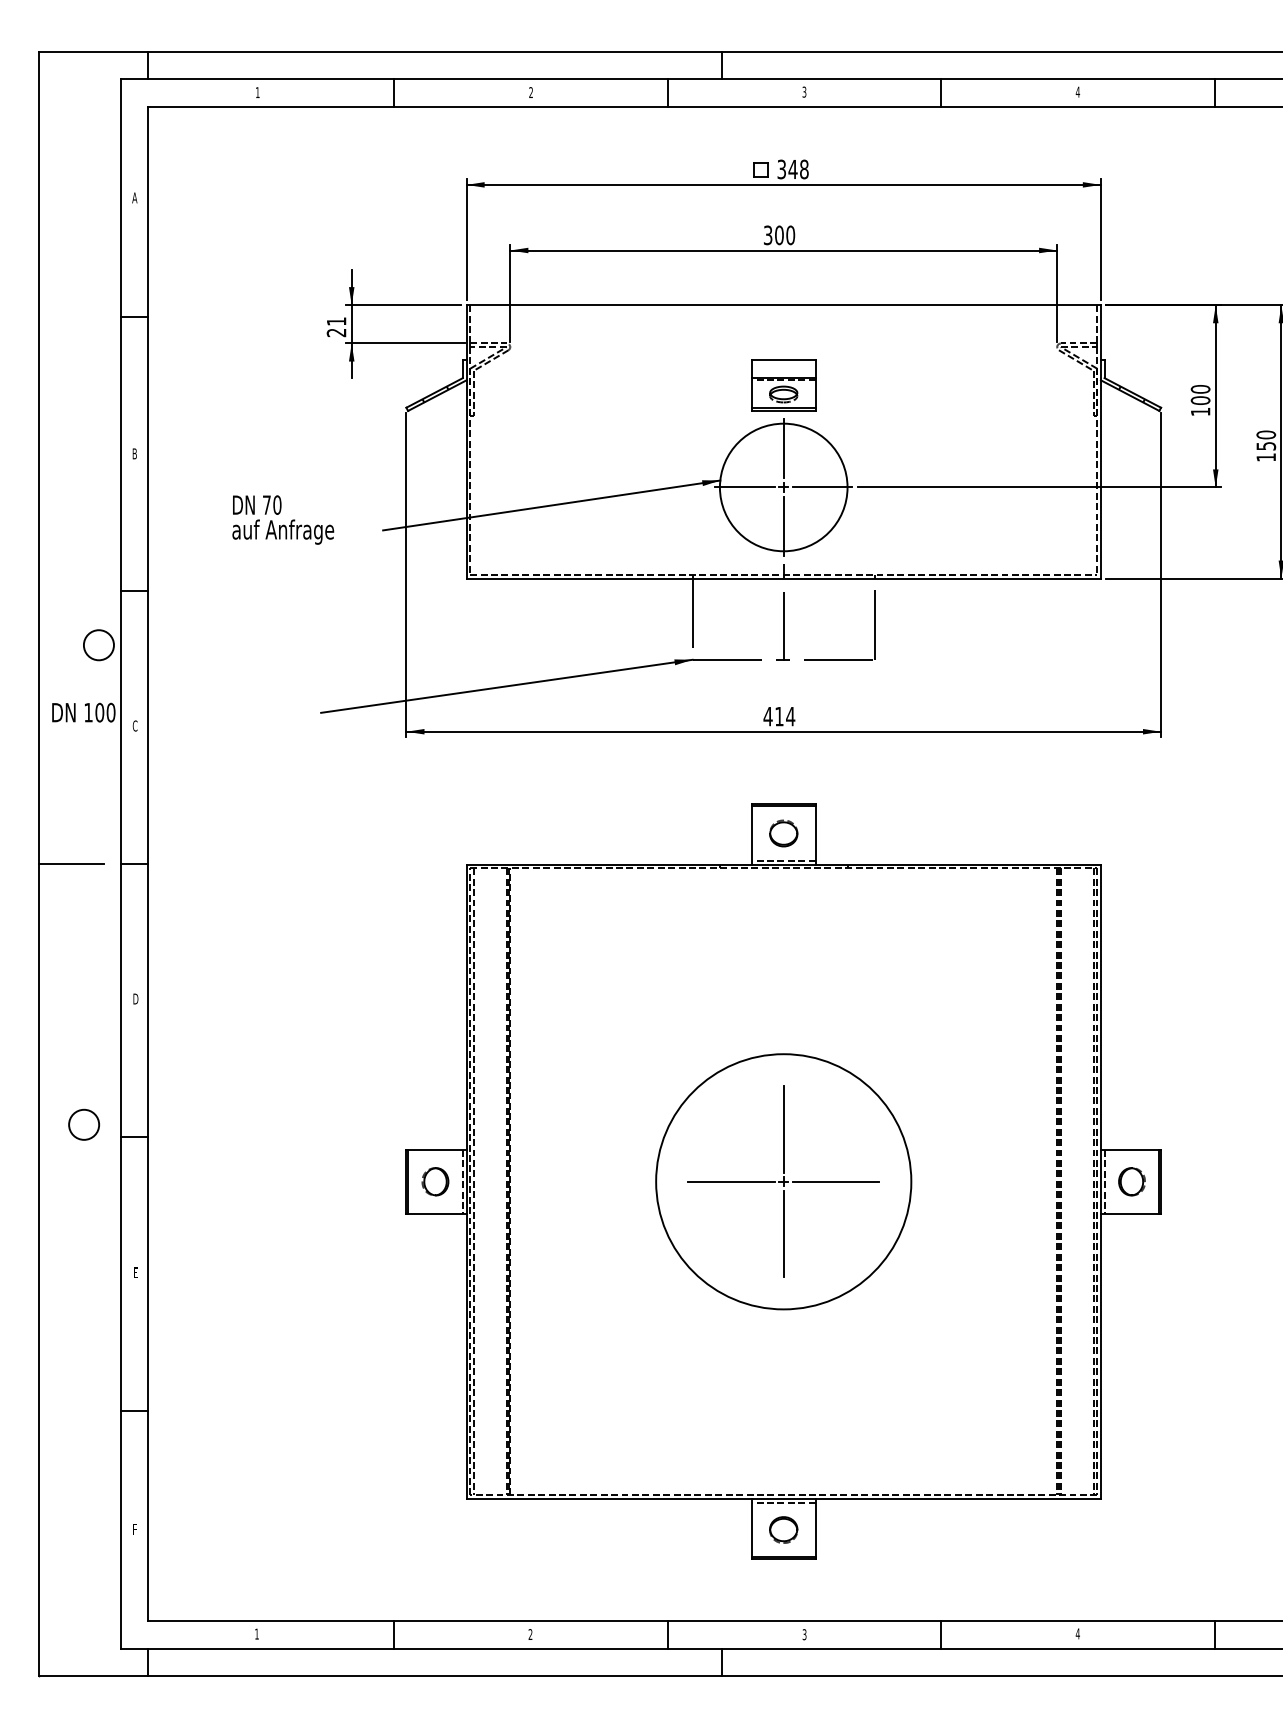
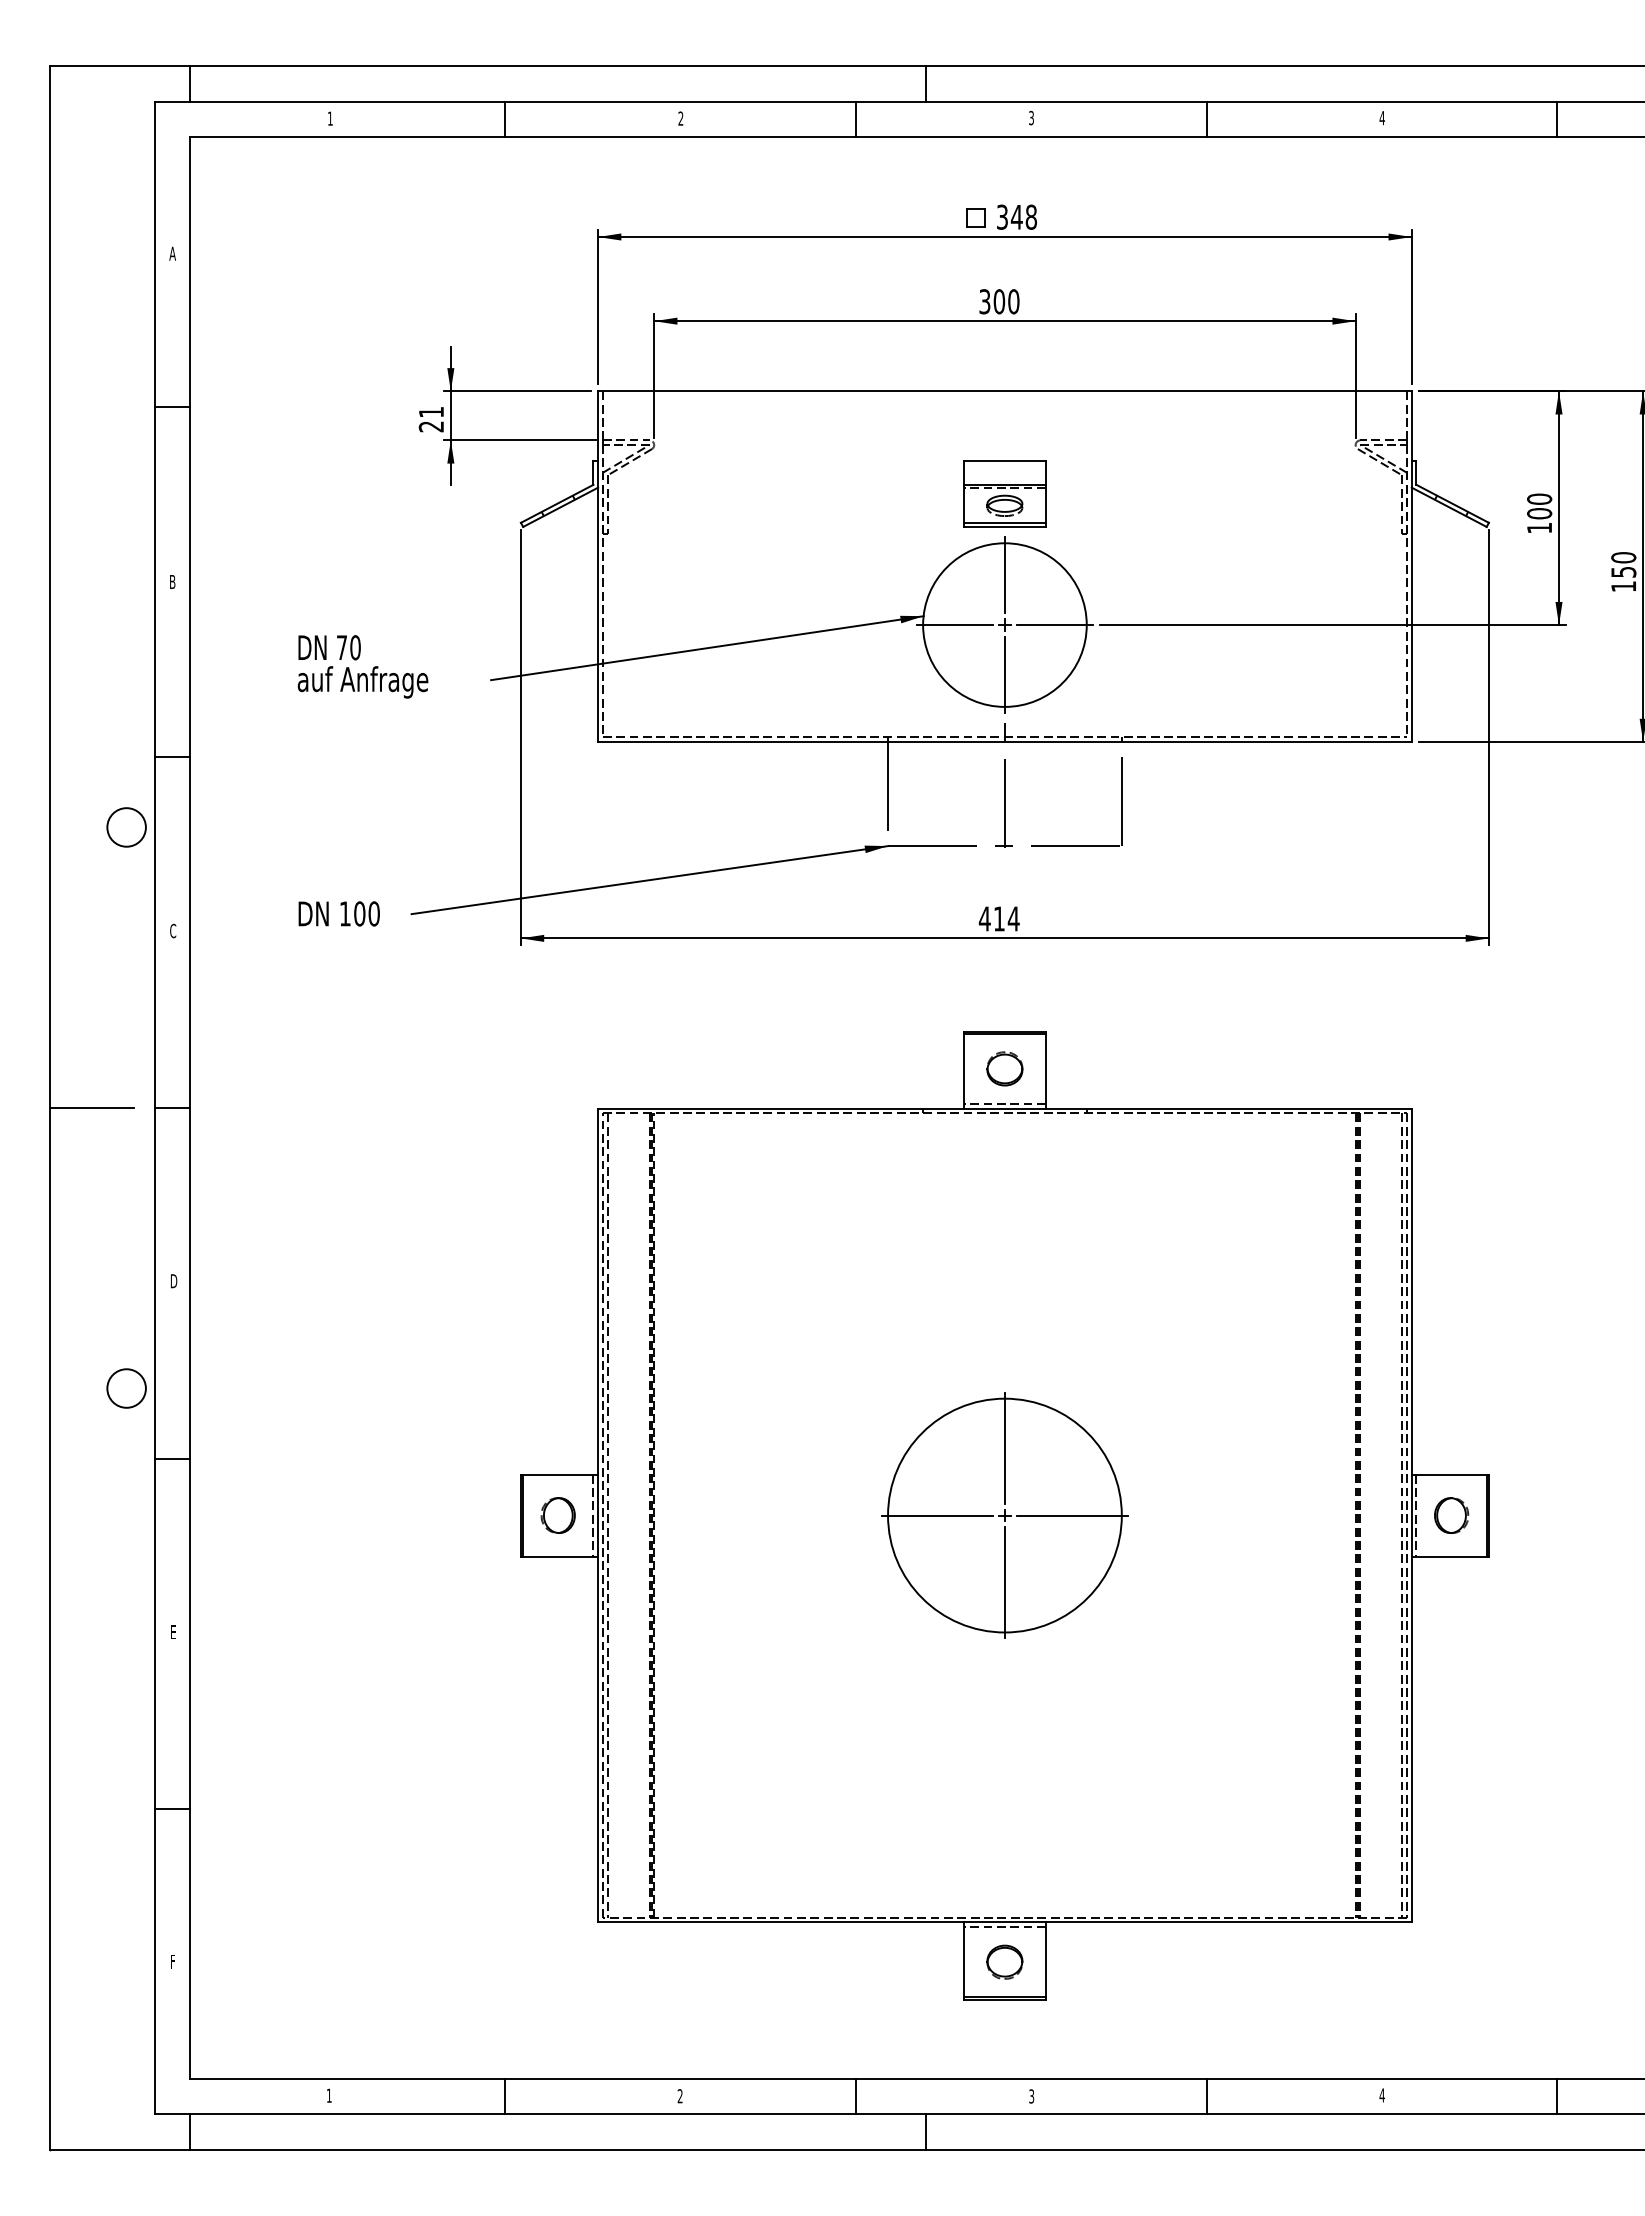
text: (83, 712) -> (338, 913), moved
circle: (84, 1124) -> (126, 1388), moved
circle: (783, 1181) -> (1004, 1515), size x0.71

